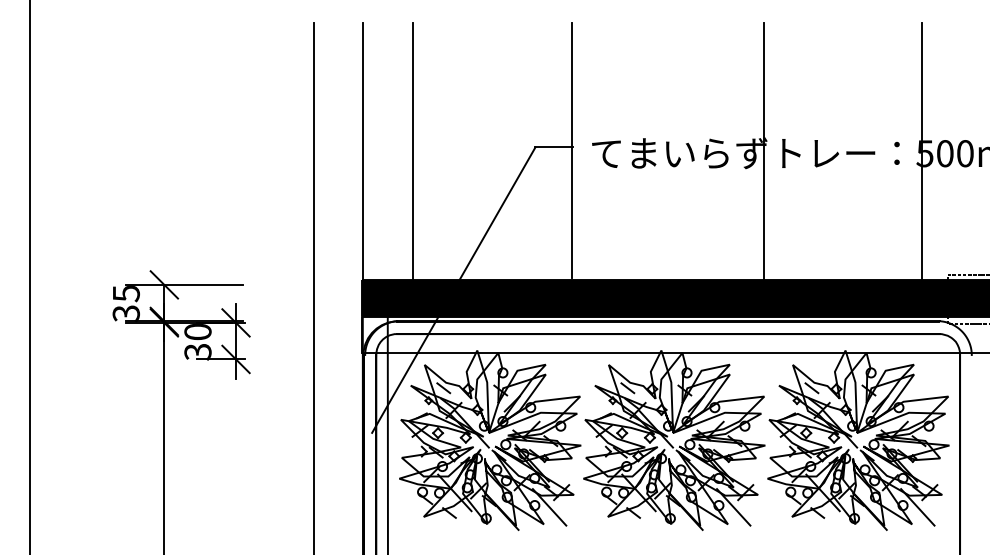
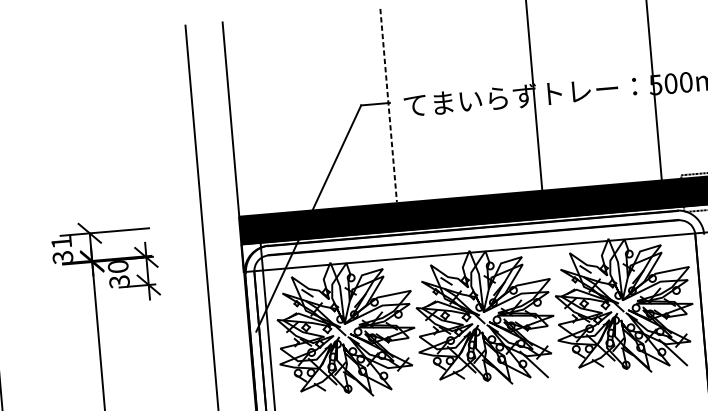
line: (412, 150) -> (268, 115), removed
line: (571, 150) -> (388, 105), solid -> dashed
text: (126, 294) -> (61, 243), 35 -> 31
line: (549, 507) -> (395, 376), removed

